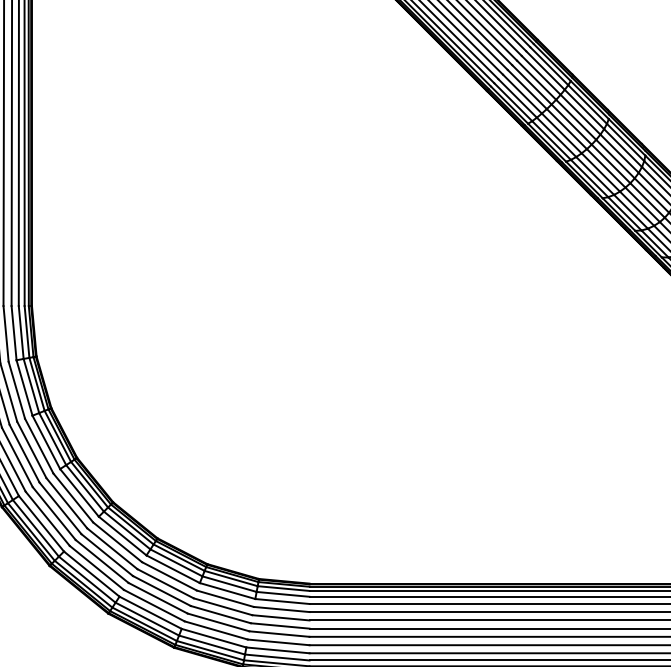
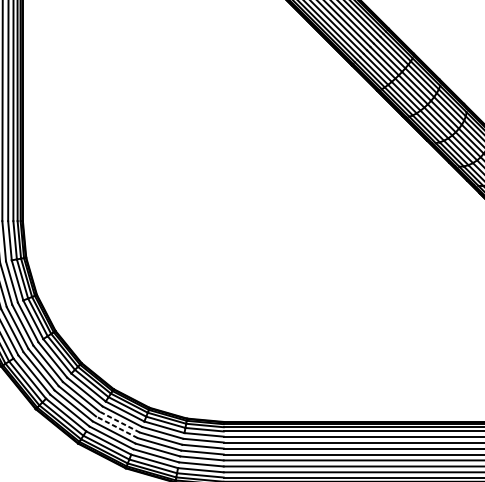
line: (165, 583) -> (119, 421), solid -> dashed
line: (161, 591) -> (116, 427), solid -> dashed

